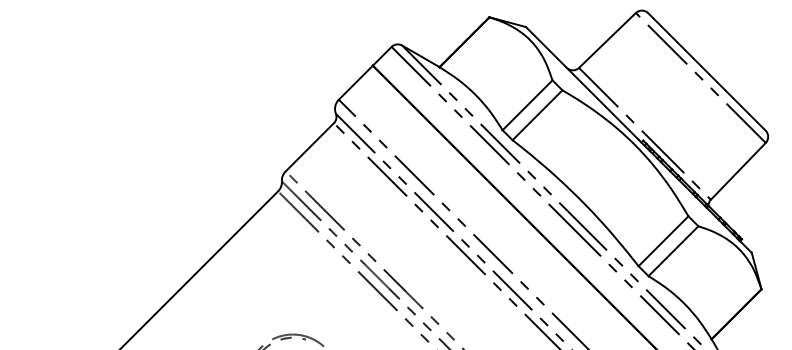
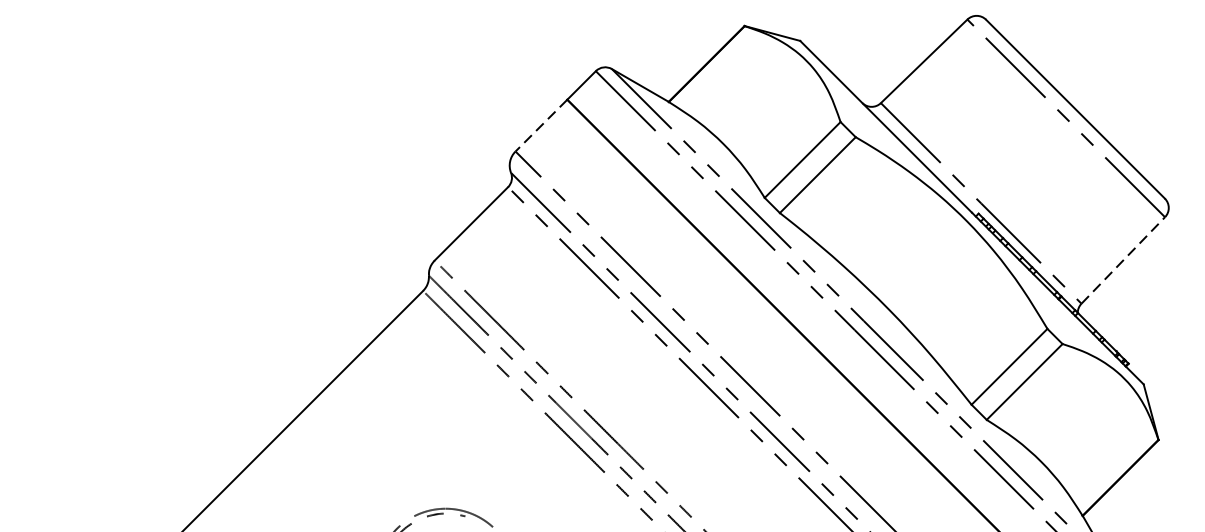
line: (355, 83) -> (540, 126), solid -> dashed
line: (738, 171) -> (1123, 260), solid -> dashed

